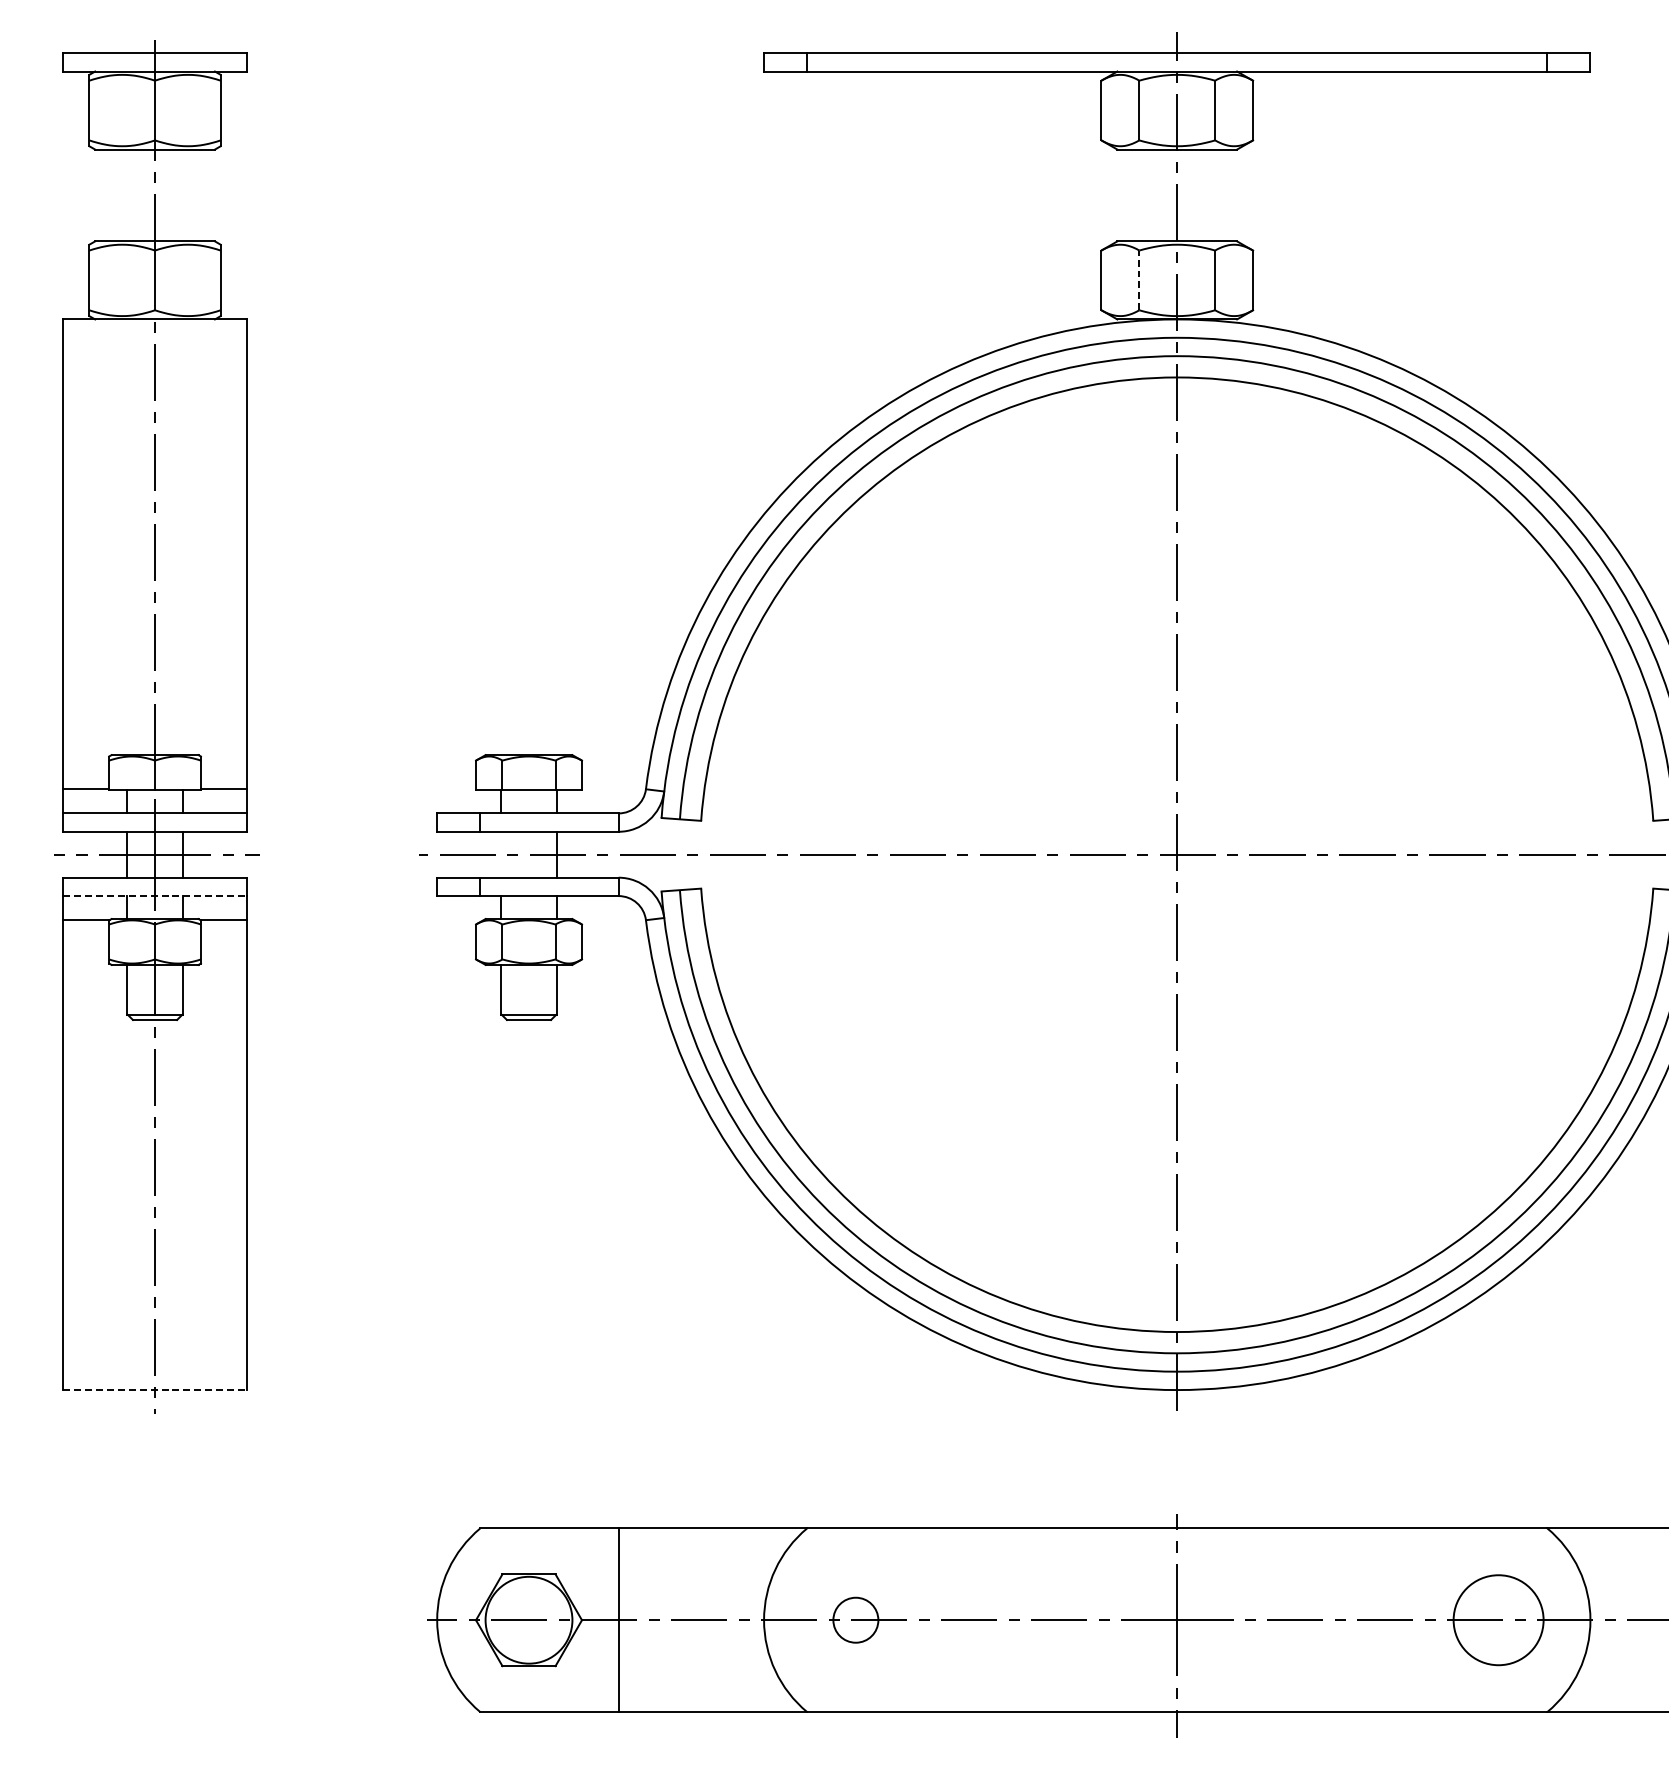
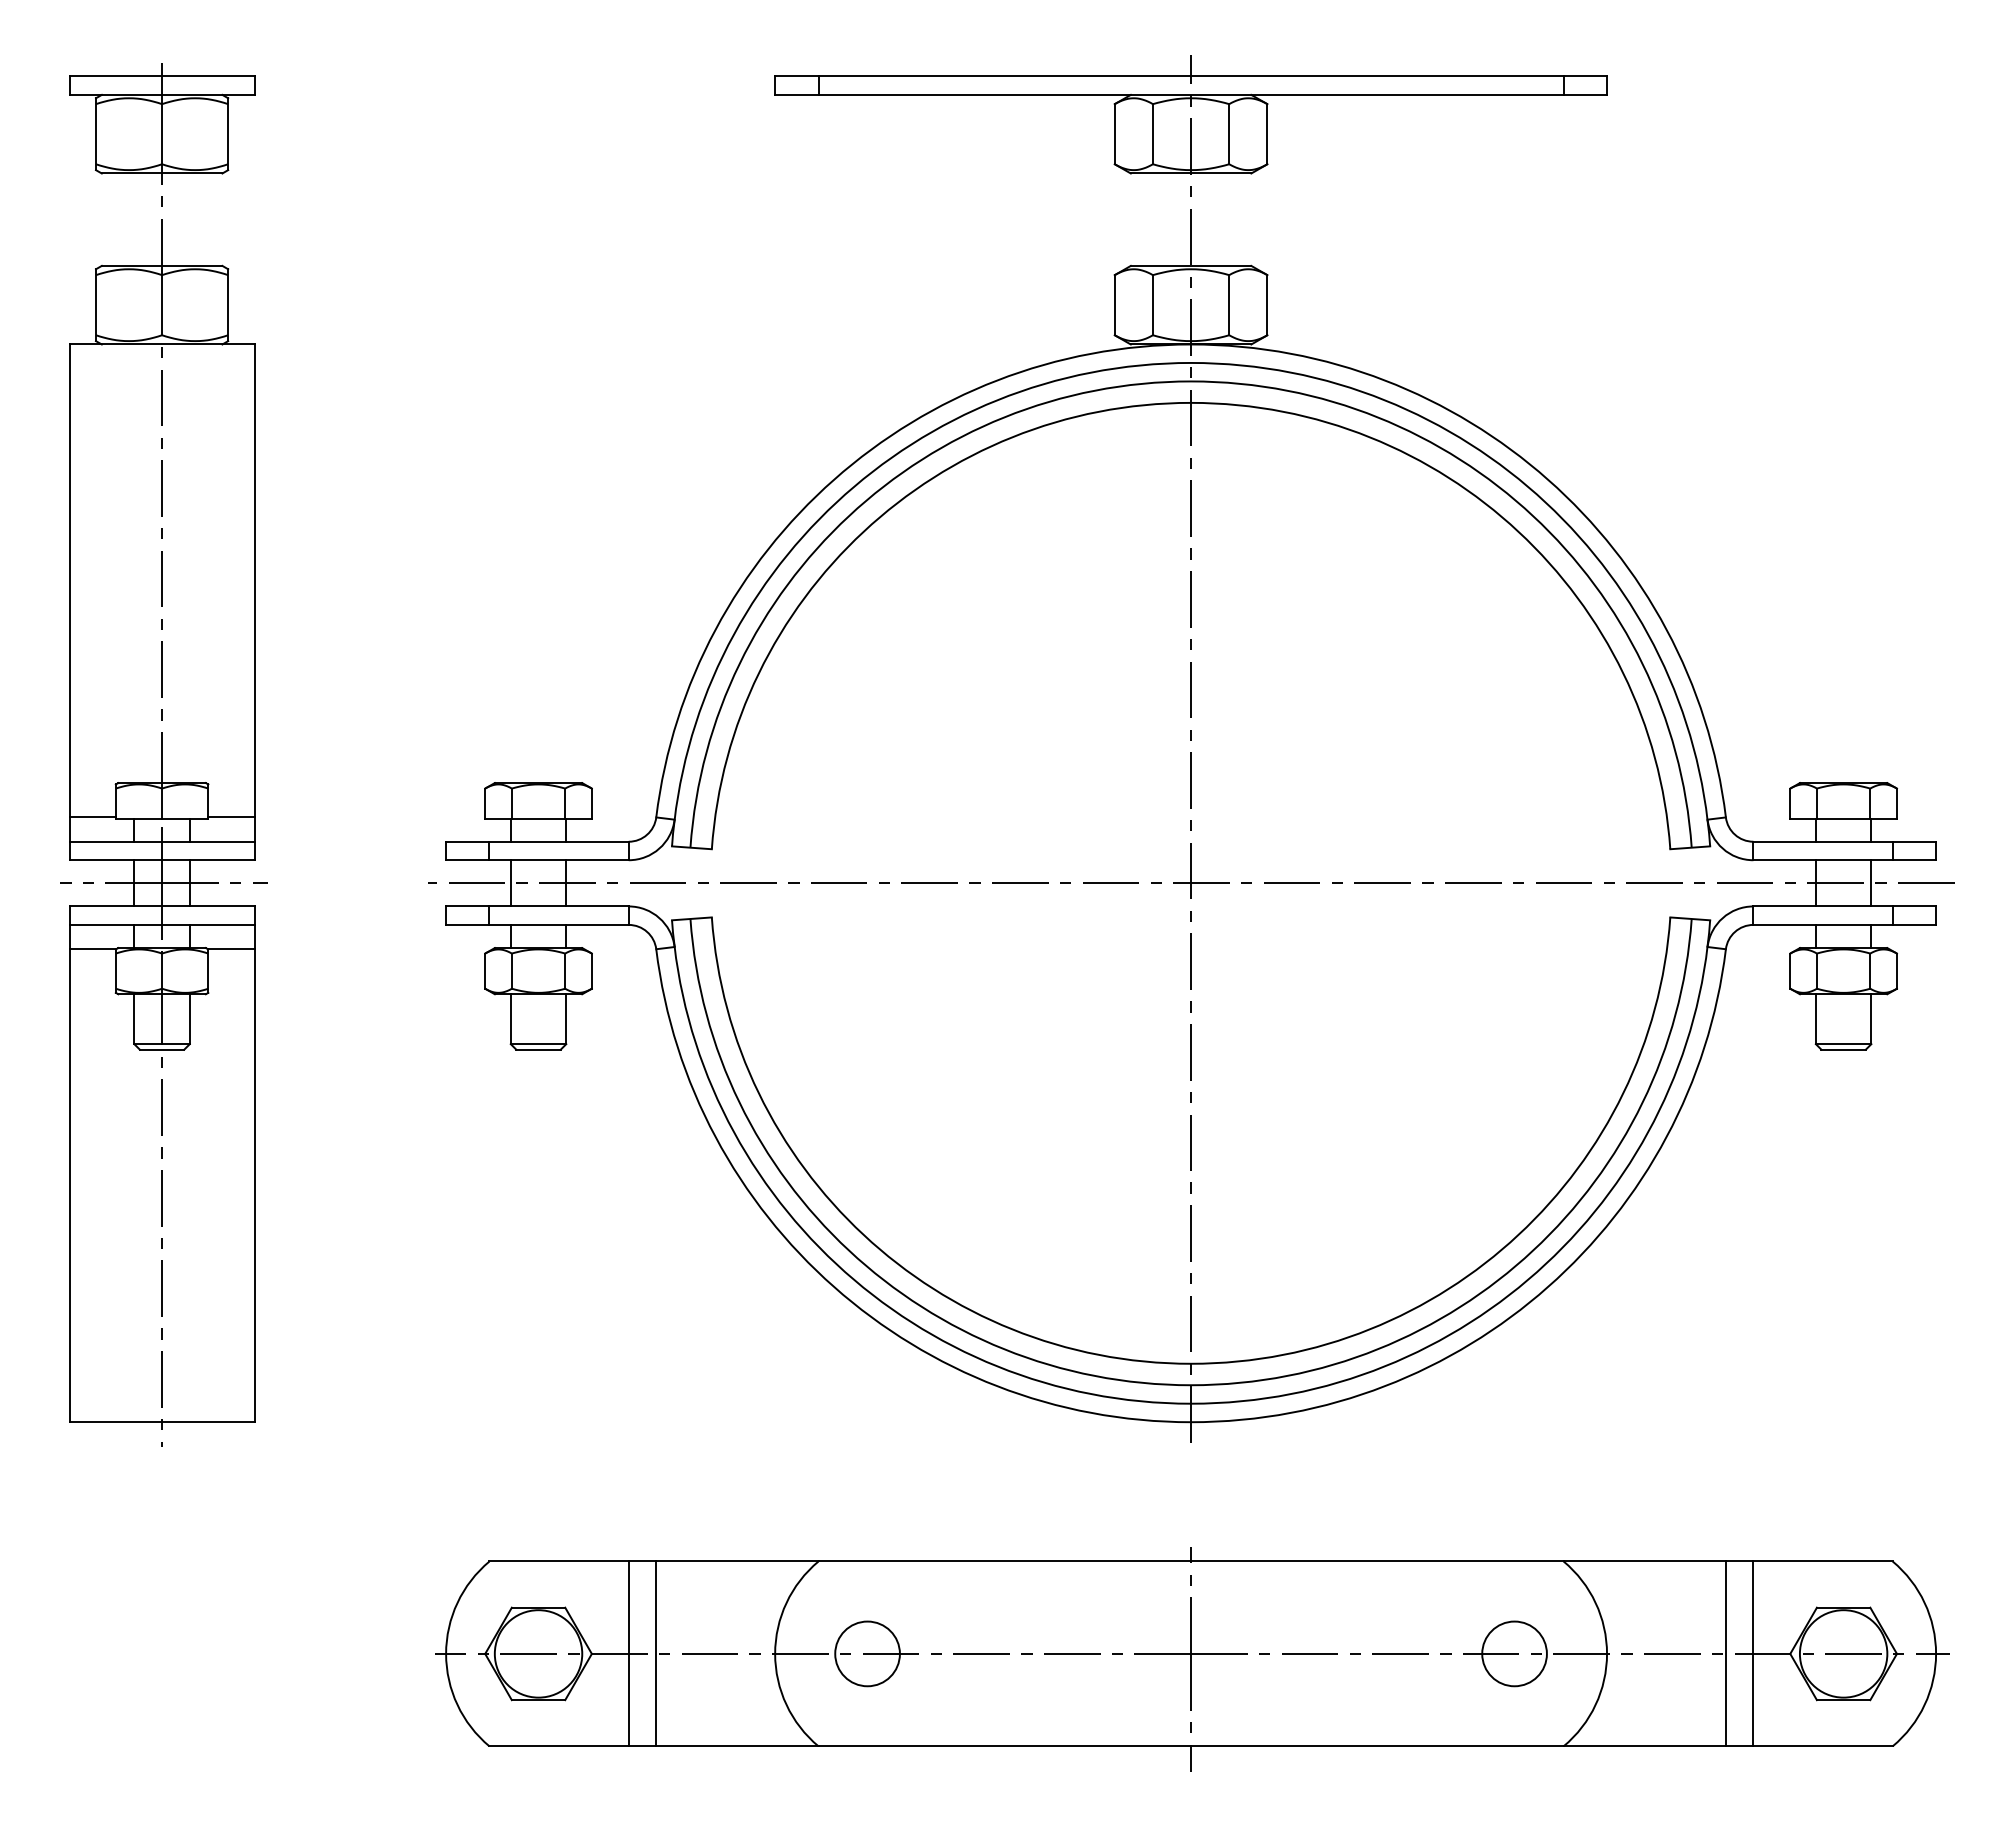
line: (1138, 279) -> (1152, 304), dashed -> solid
line: (501, 854) -> (510, 883), added
line: (155, 895) -> (162, 924), dashed -> solid
line: (155, 1390) -> (162, 1422), dashed -> solid
line: (646, 1619) -> (656, 1653), added
circle: (855, 1619) -> (867, 1653), size x1.43
circle: (1498, 1619) -> (1514, 1653), size x0.71

